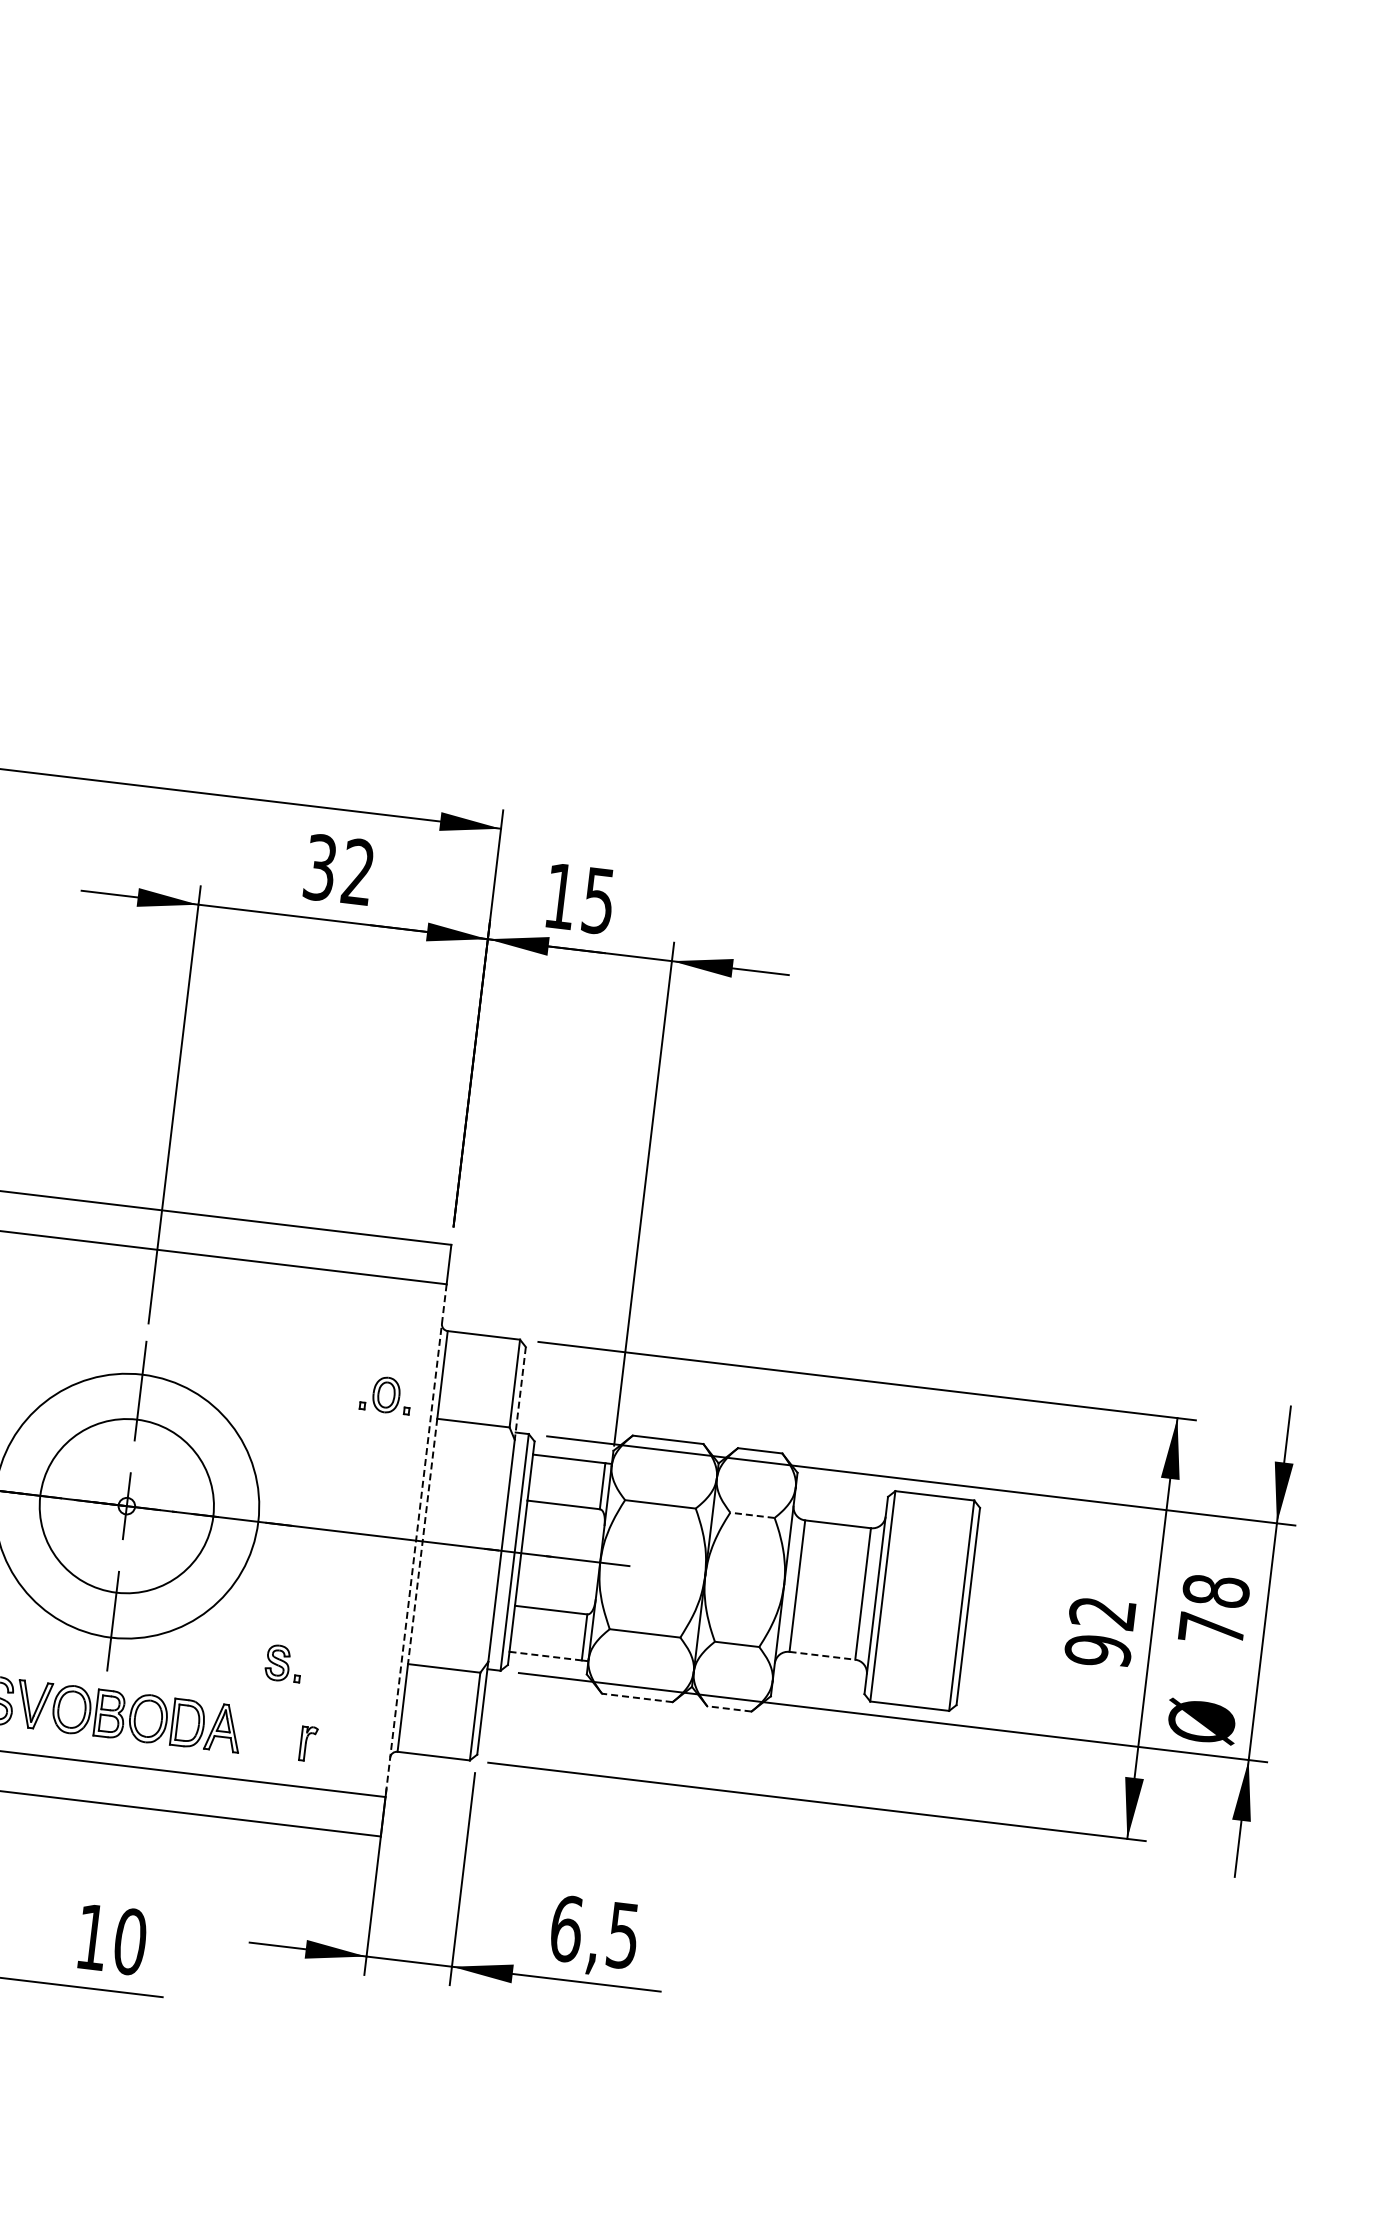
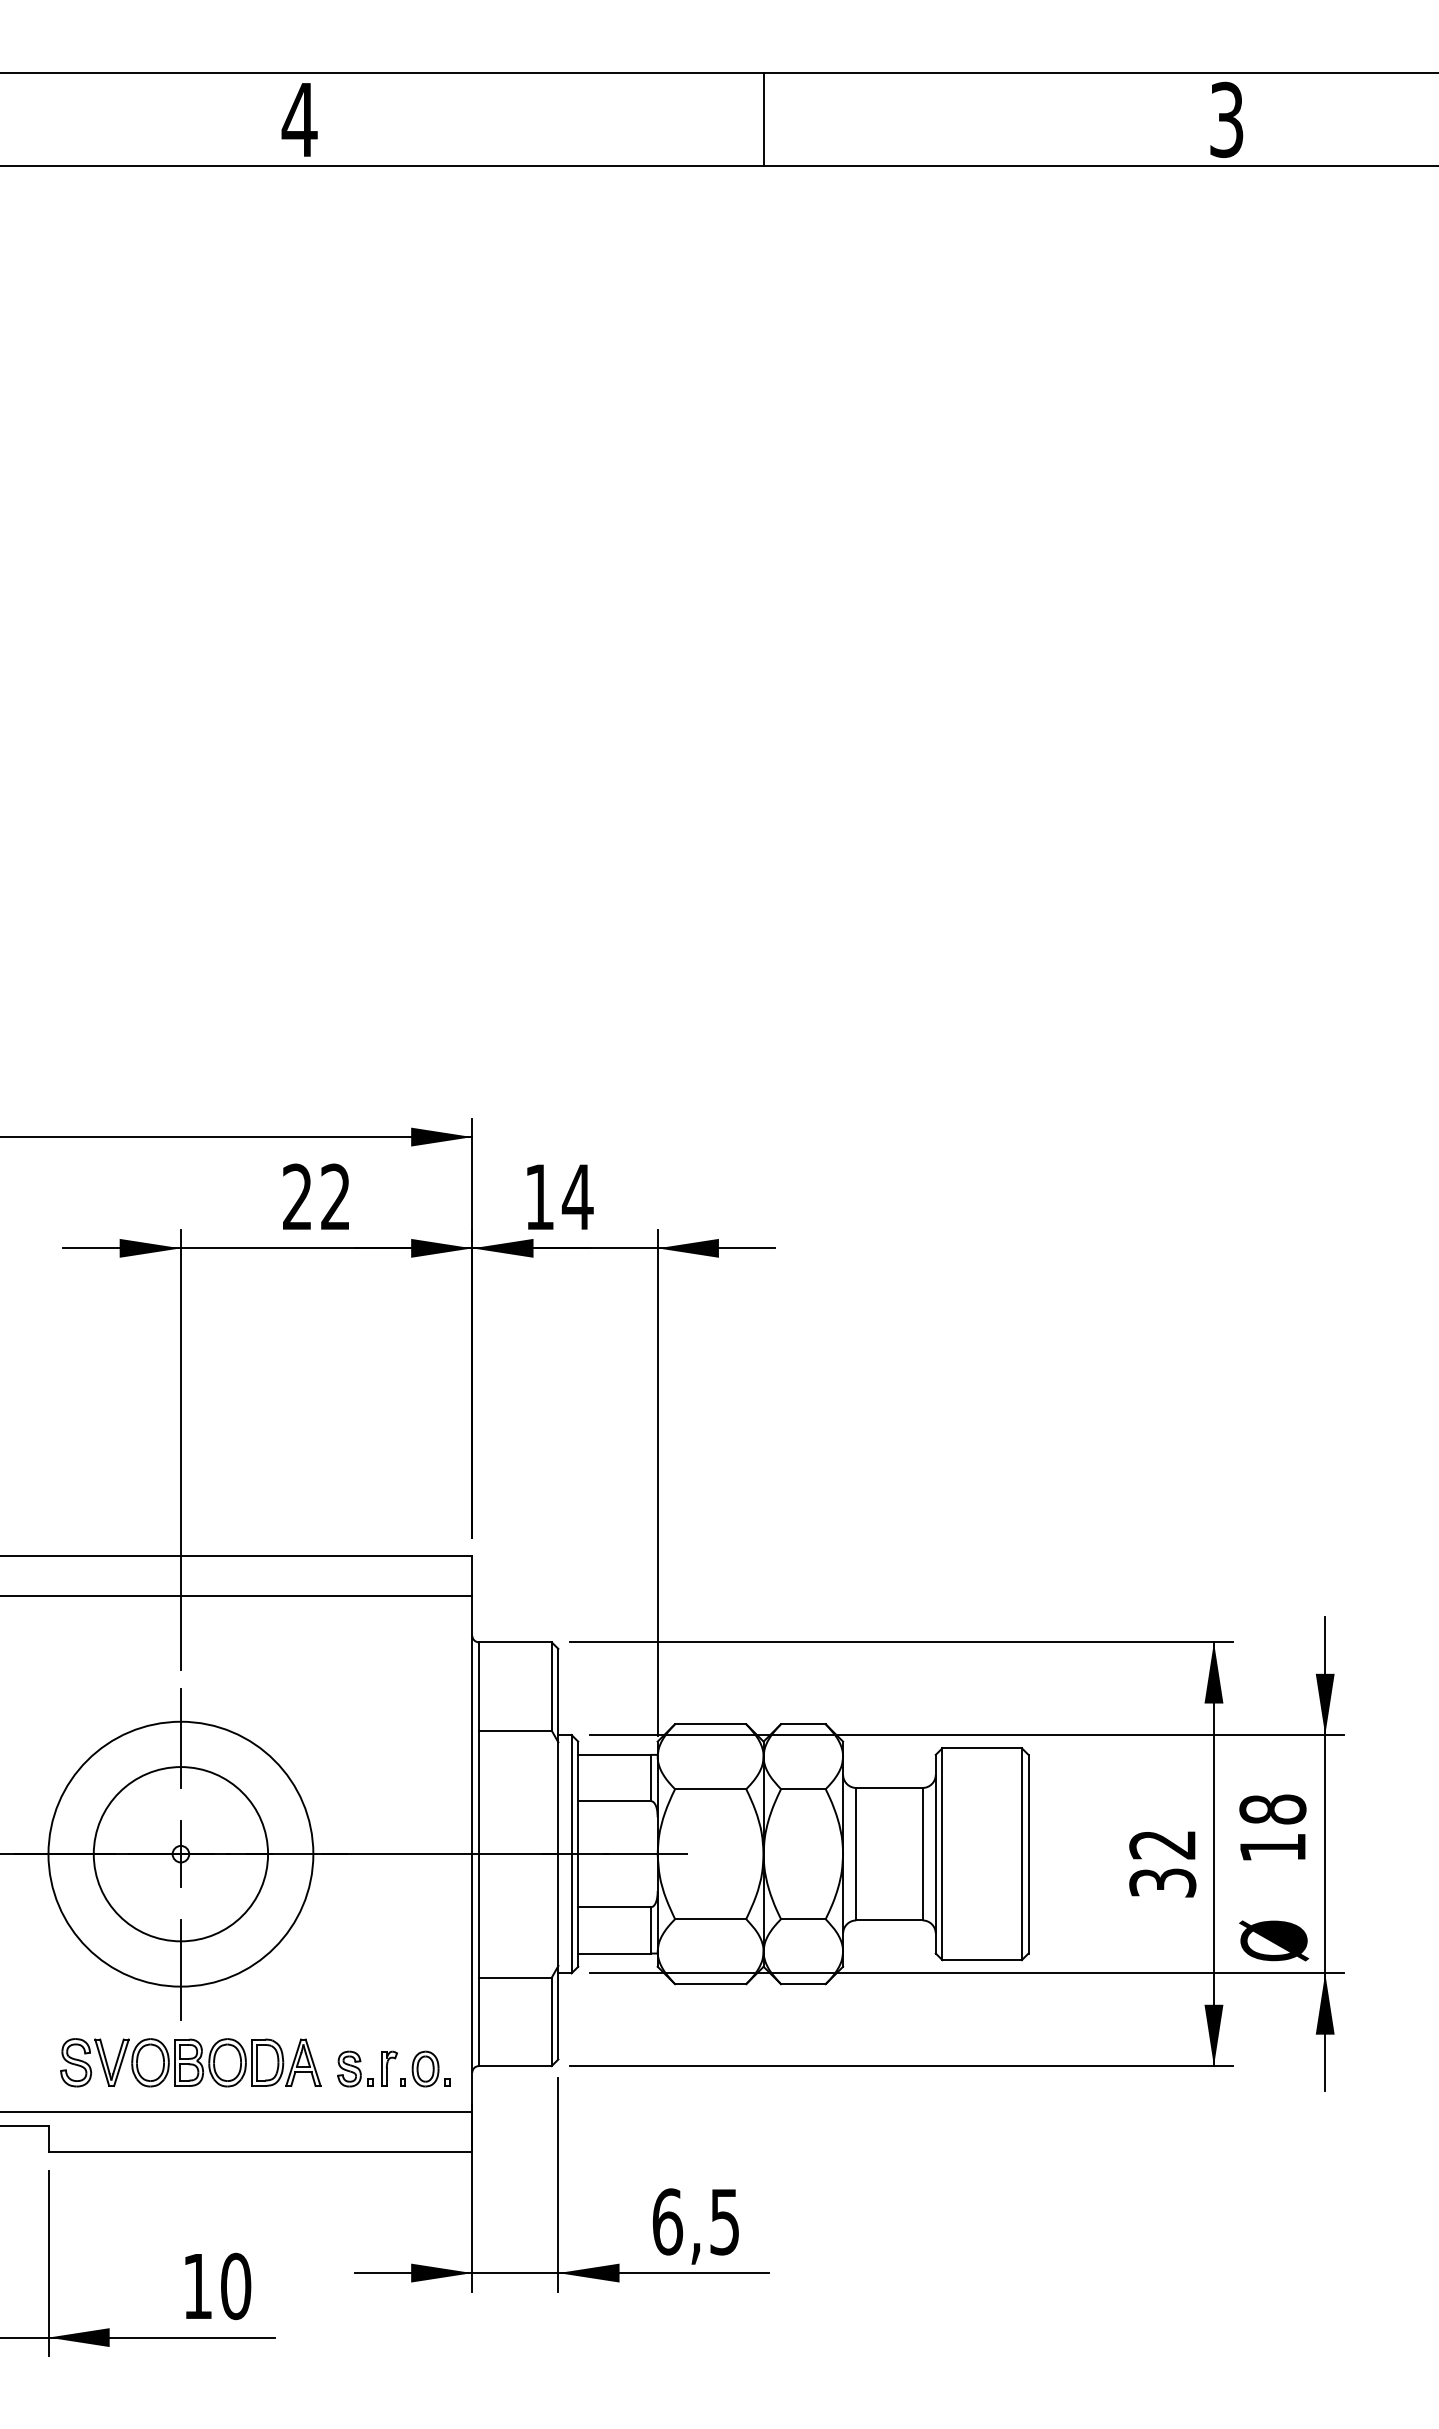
text: (320, 867) -> (297, 1196), 32 -> 22
text: (598, 901) -> (577, 1197), 15 -> 14
line: (520, 1393) -> (558, 1695), dashed -> solid
part: (386, 1394) -> (425, 2068), moved
line: (751, 1515) -> (802, 1789), dashed -> solid
line: (416, 1540) -> (472, 1854), dashed -> solid
line: (422, 1541) -> (478, 1854), dashed -> solid
text: (1211, 1628) -> (1272, 1847), 78 -> 18
text: (1097, 1651) -> (1162, 1883), 92 -> 32
line: (822, 1655) -> (889, 1920), dashed -> solid
line: (546, 1656) -> (615, 1953), dashed -> solid
part: (283, 1663) -> (355, 2068), moved
line: (637, 1698) -> (710, 1984), dashed -> solid
line: (728, 1709) -> (802, 1984), dashed -> solid

